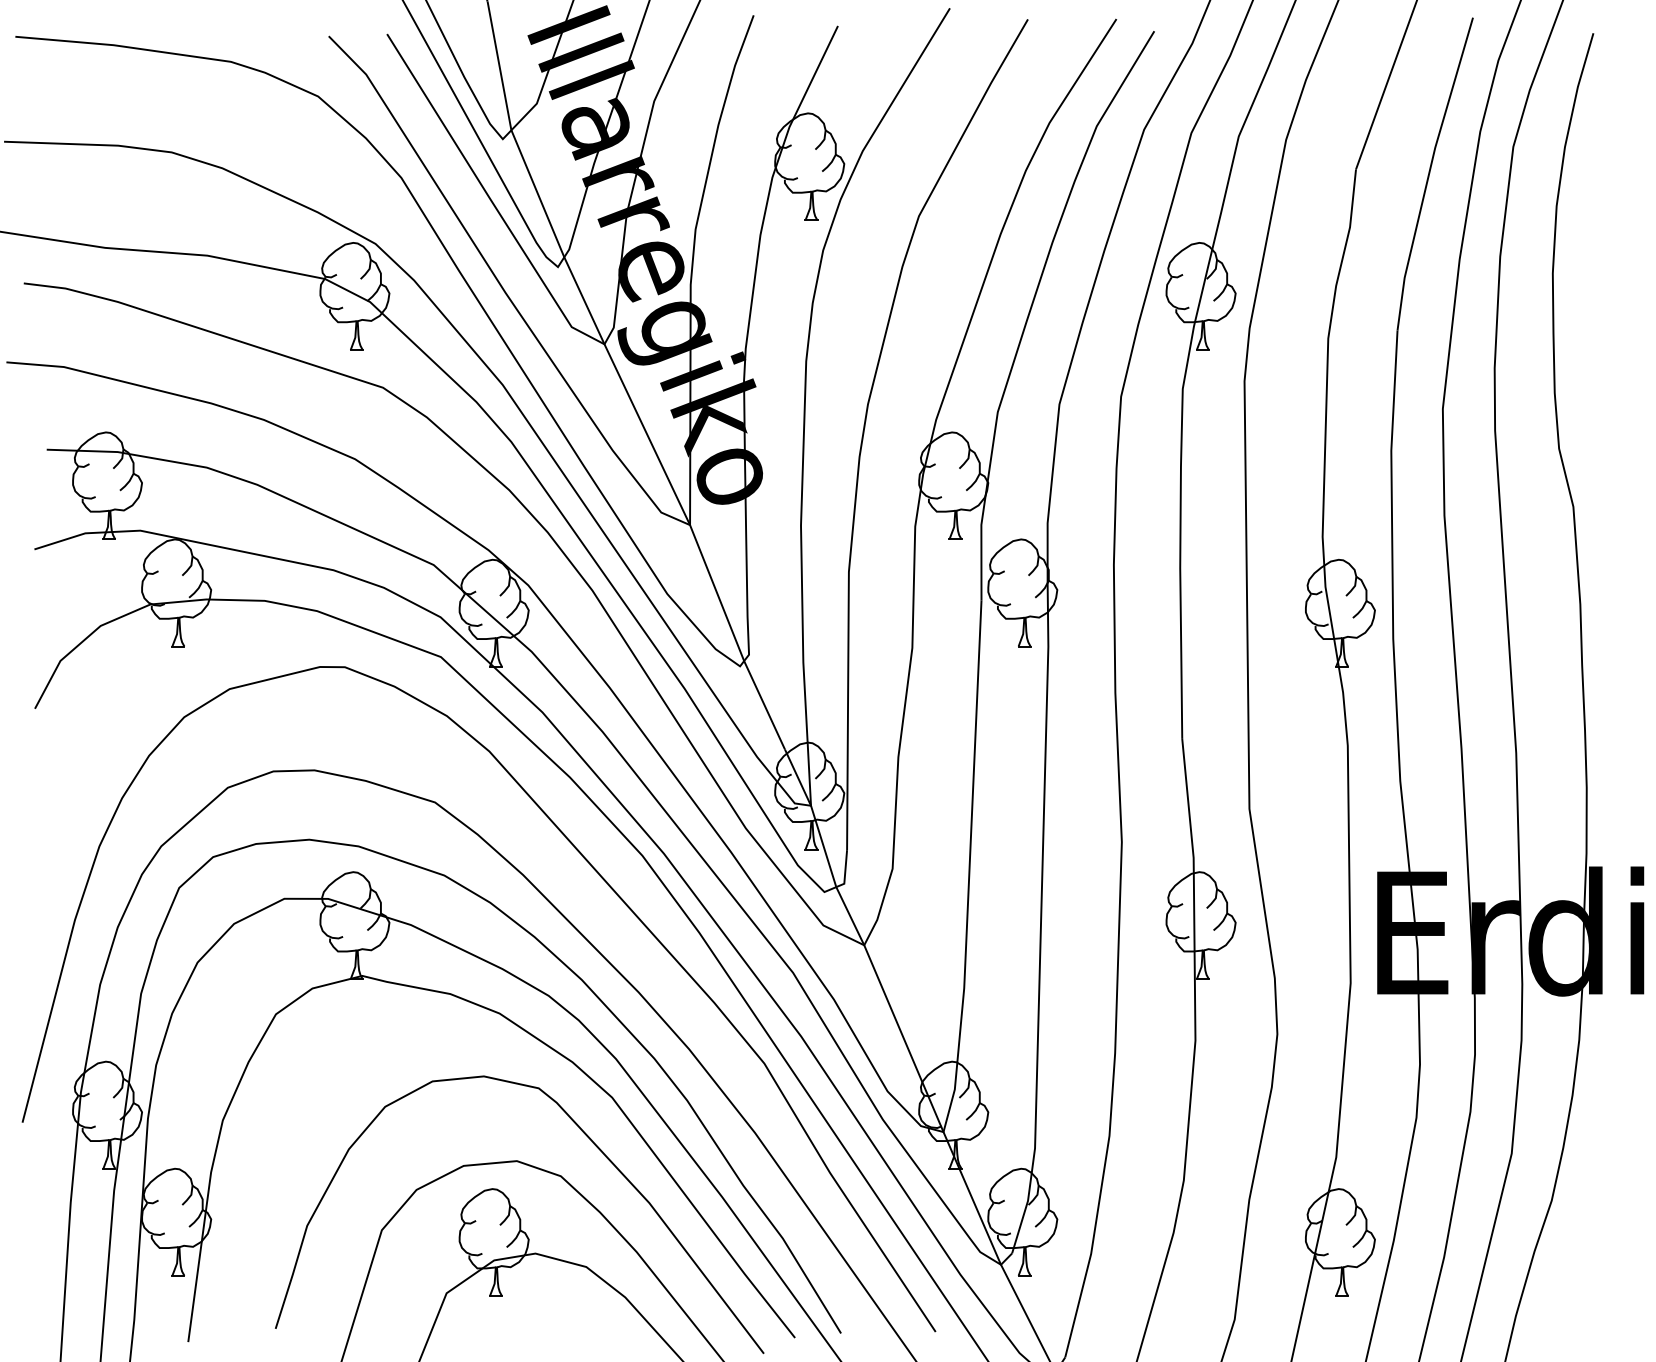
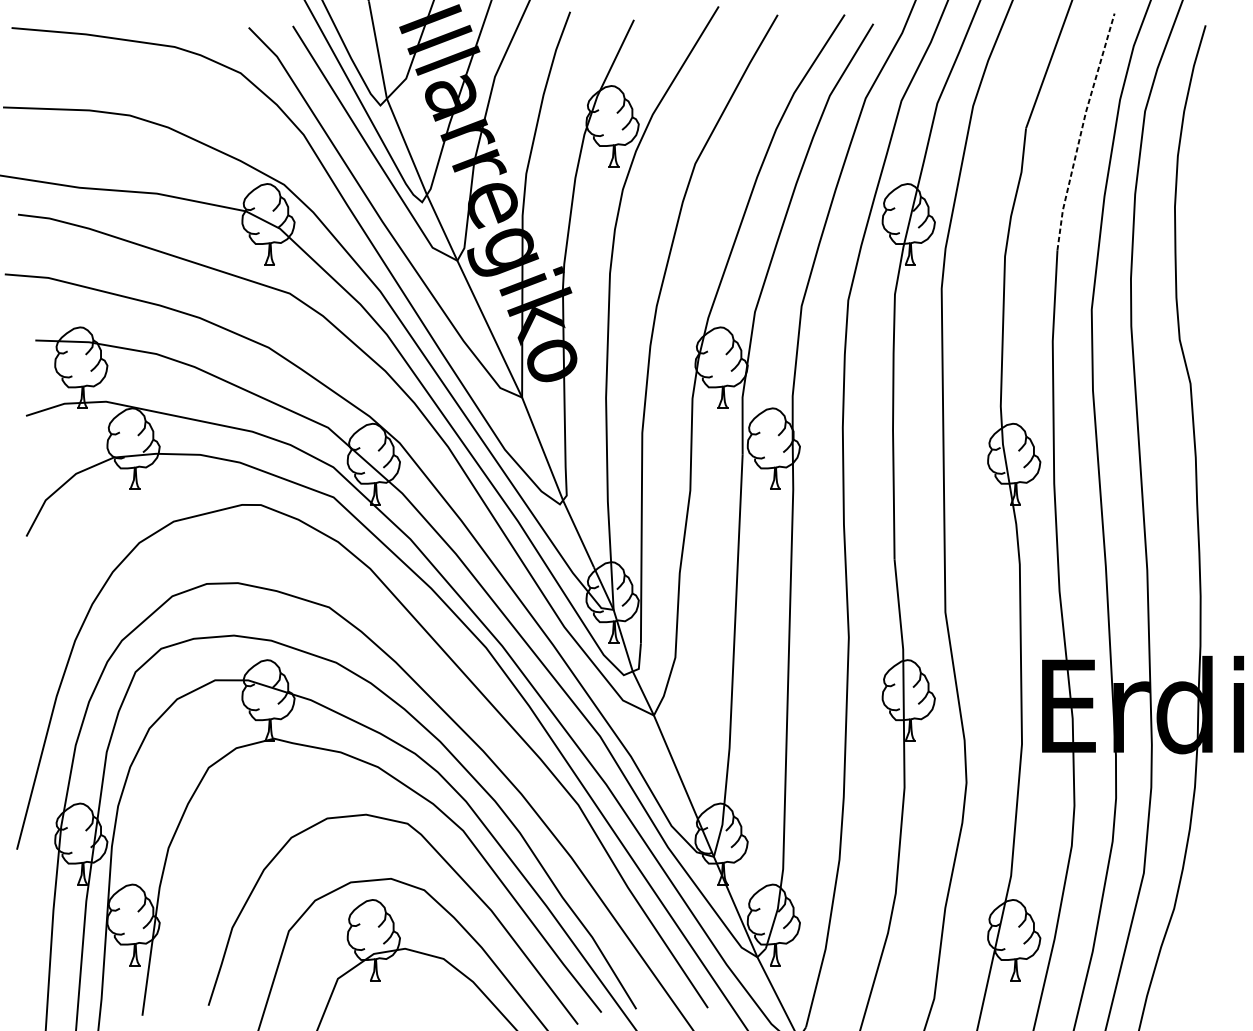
line: (1429, 172) -> (1081, 130), solid -> dashed

